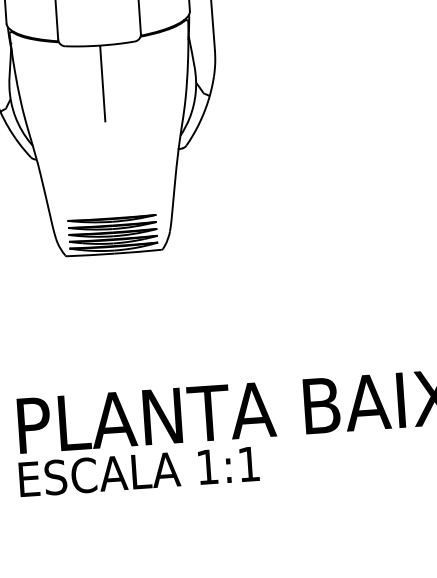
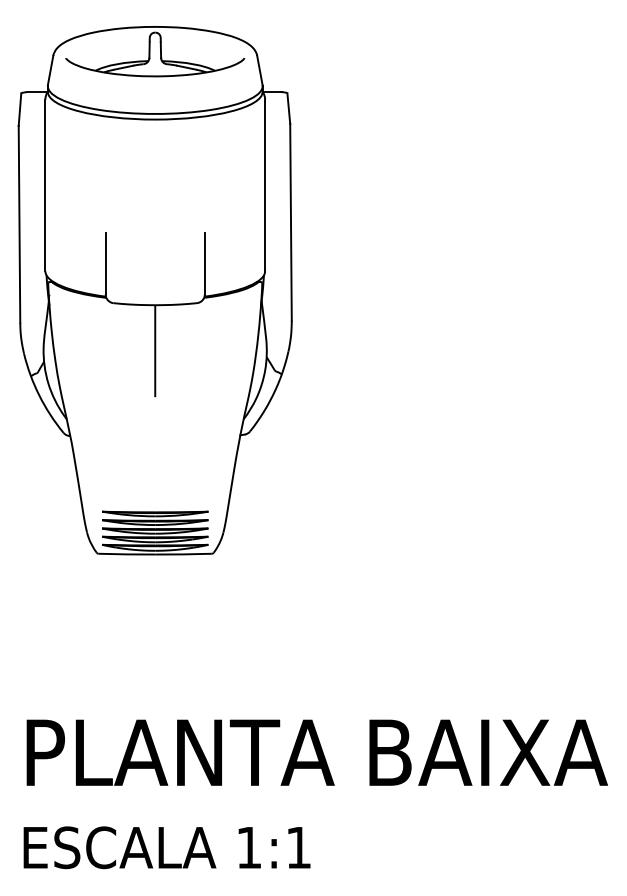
text: (138, 471) -> (166, 847), moved

